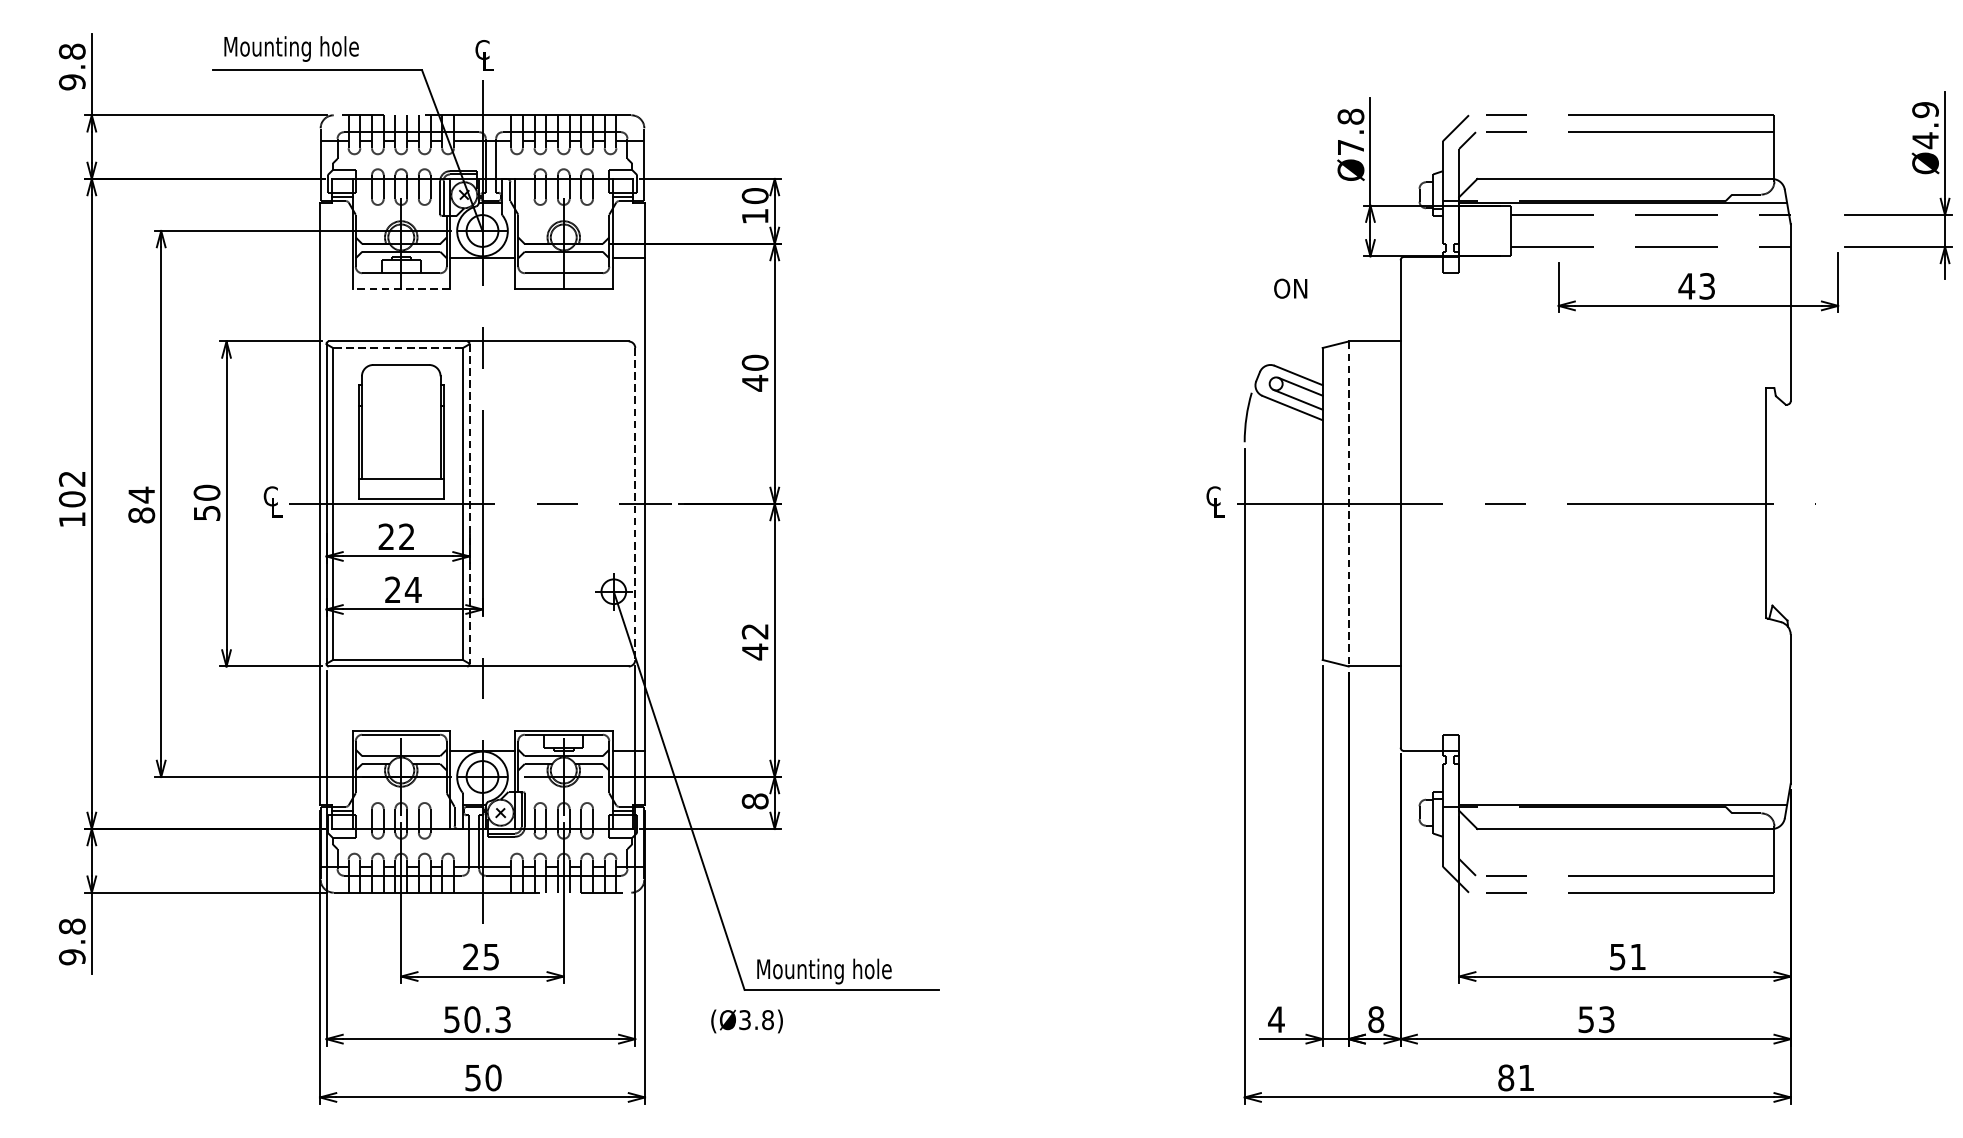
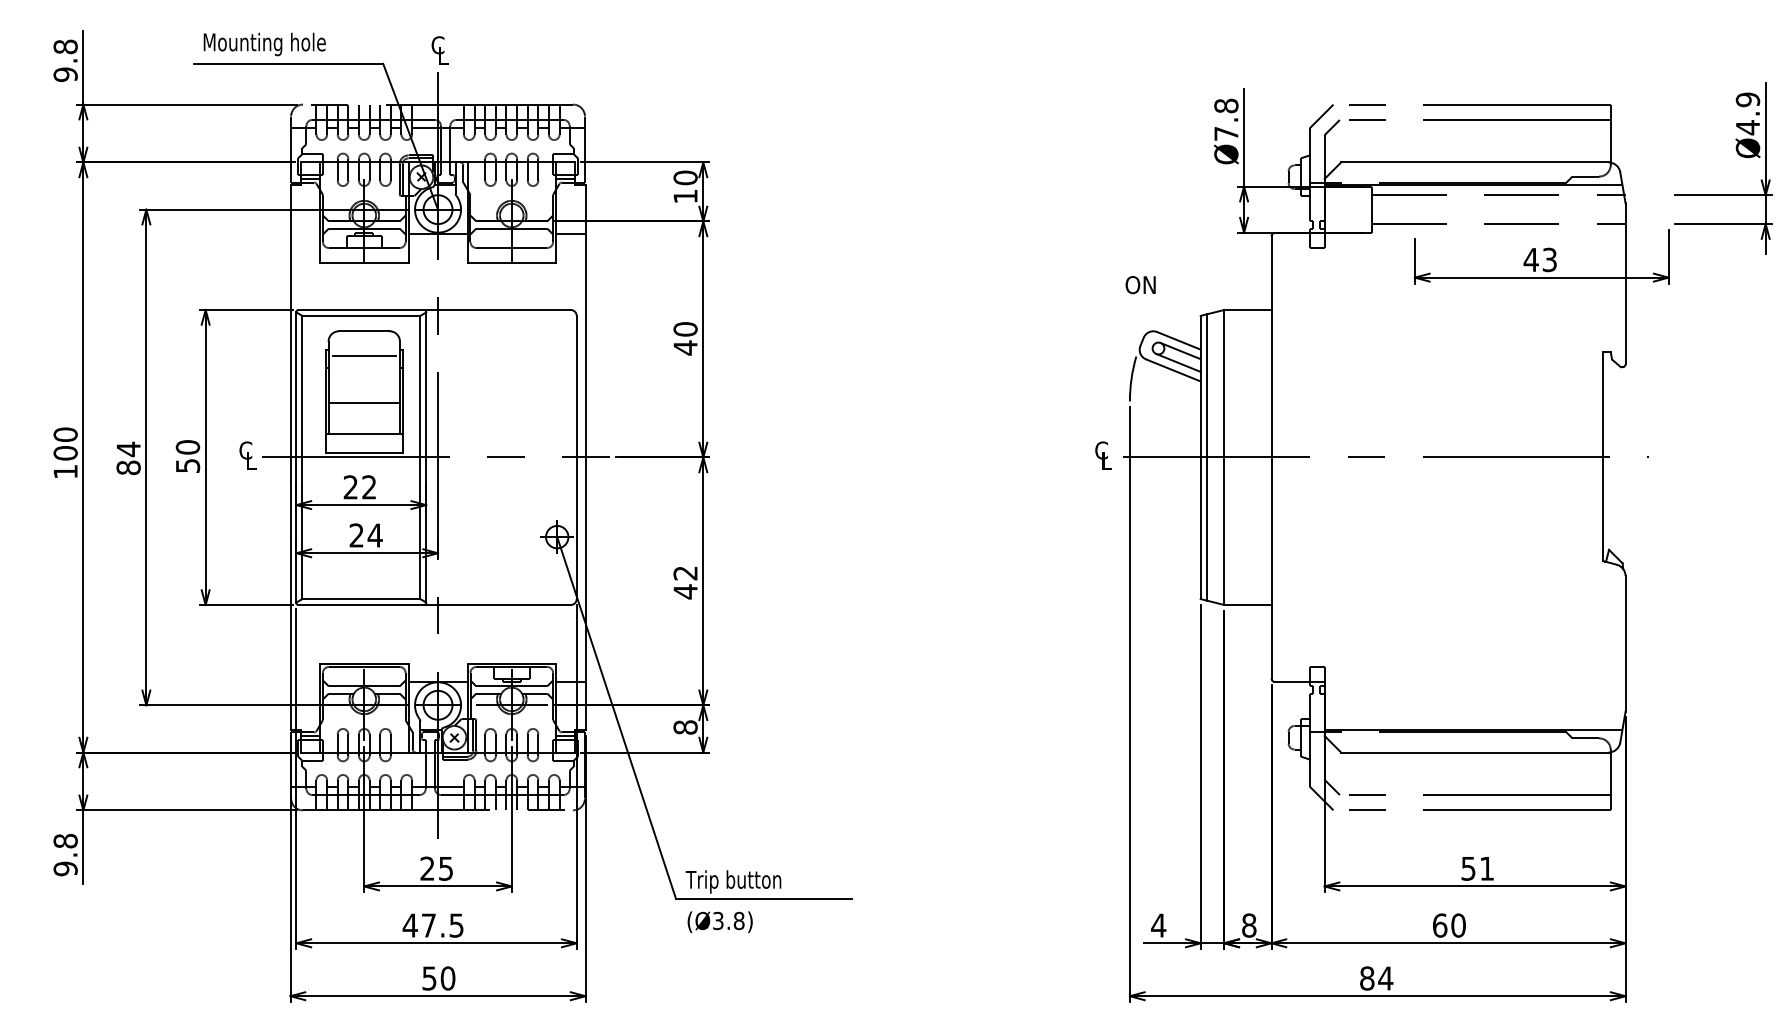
line: (400, 289) -> (363, 262), dashed -> solid
text: (1290, 289) -> (1140, 285), moved
line: (397, 347) -> (360, 315), dashed -> solid
line: (401, 391) -> (364, 355), added
line: (400, 443) -> (363, 402), added
text: (72, 478) -> (65, 434), 102 -> 100
line: (469, 504) -> (426, 457), dashed -> solid
line: (635, 504) -> (576, 457), dashed -> solid
line: (1329, 504) -> (1206, 457), added
line: (1348, 504) -> (1224, 457), dashed -> solid
text: (823, 971) -> (747, 881), Mounting hole -> Trip button
text: (476, 1019) -> (432, 925), 50.3 -> 47.5
text: (1596, 1019) -> (1449, 925), 53 -> 60
text: (746, 1020) -> (719, 921), moved
text: (1526, 1077) -> (1385, 978), 81 -> 84

